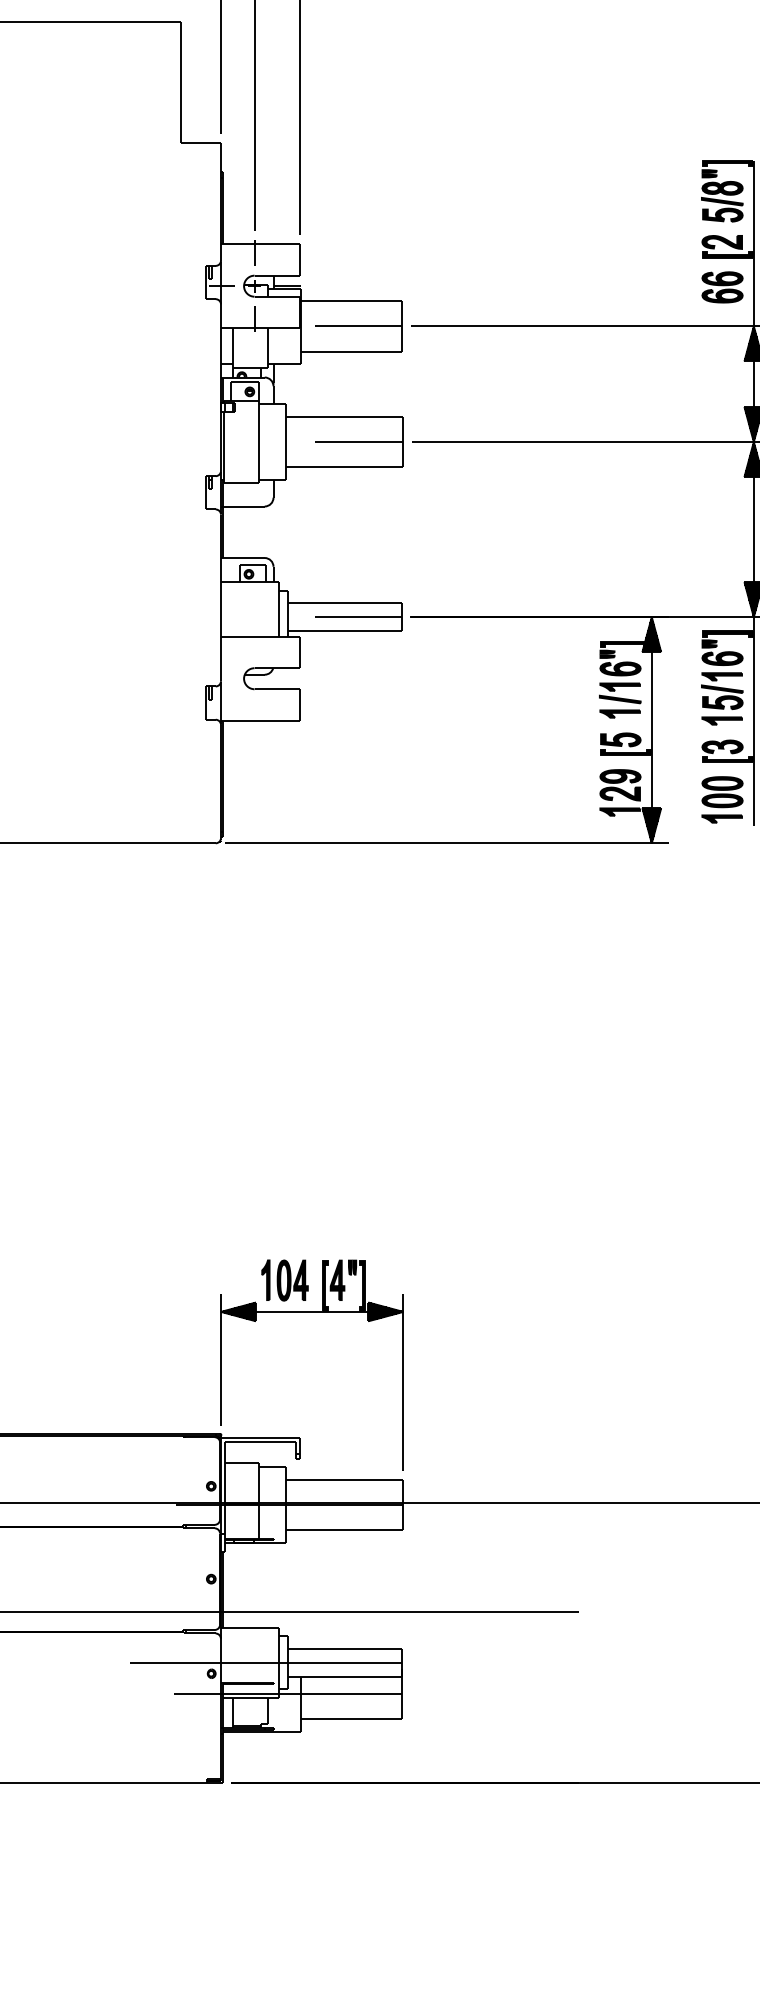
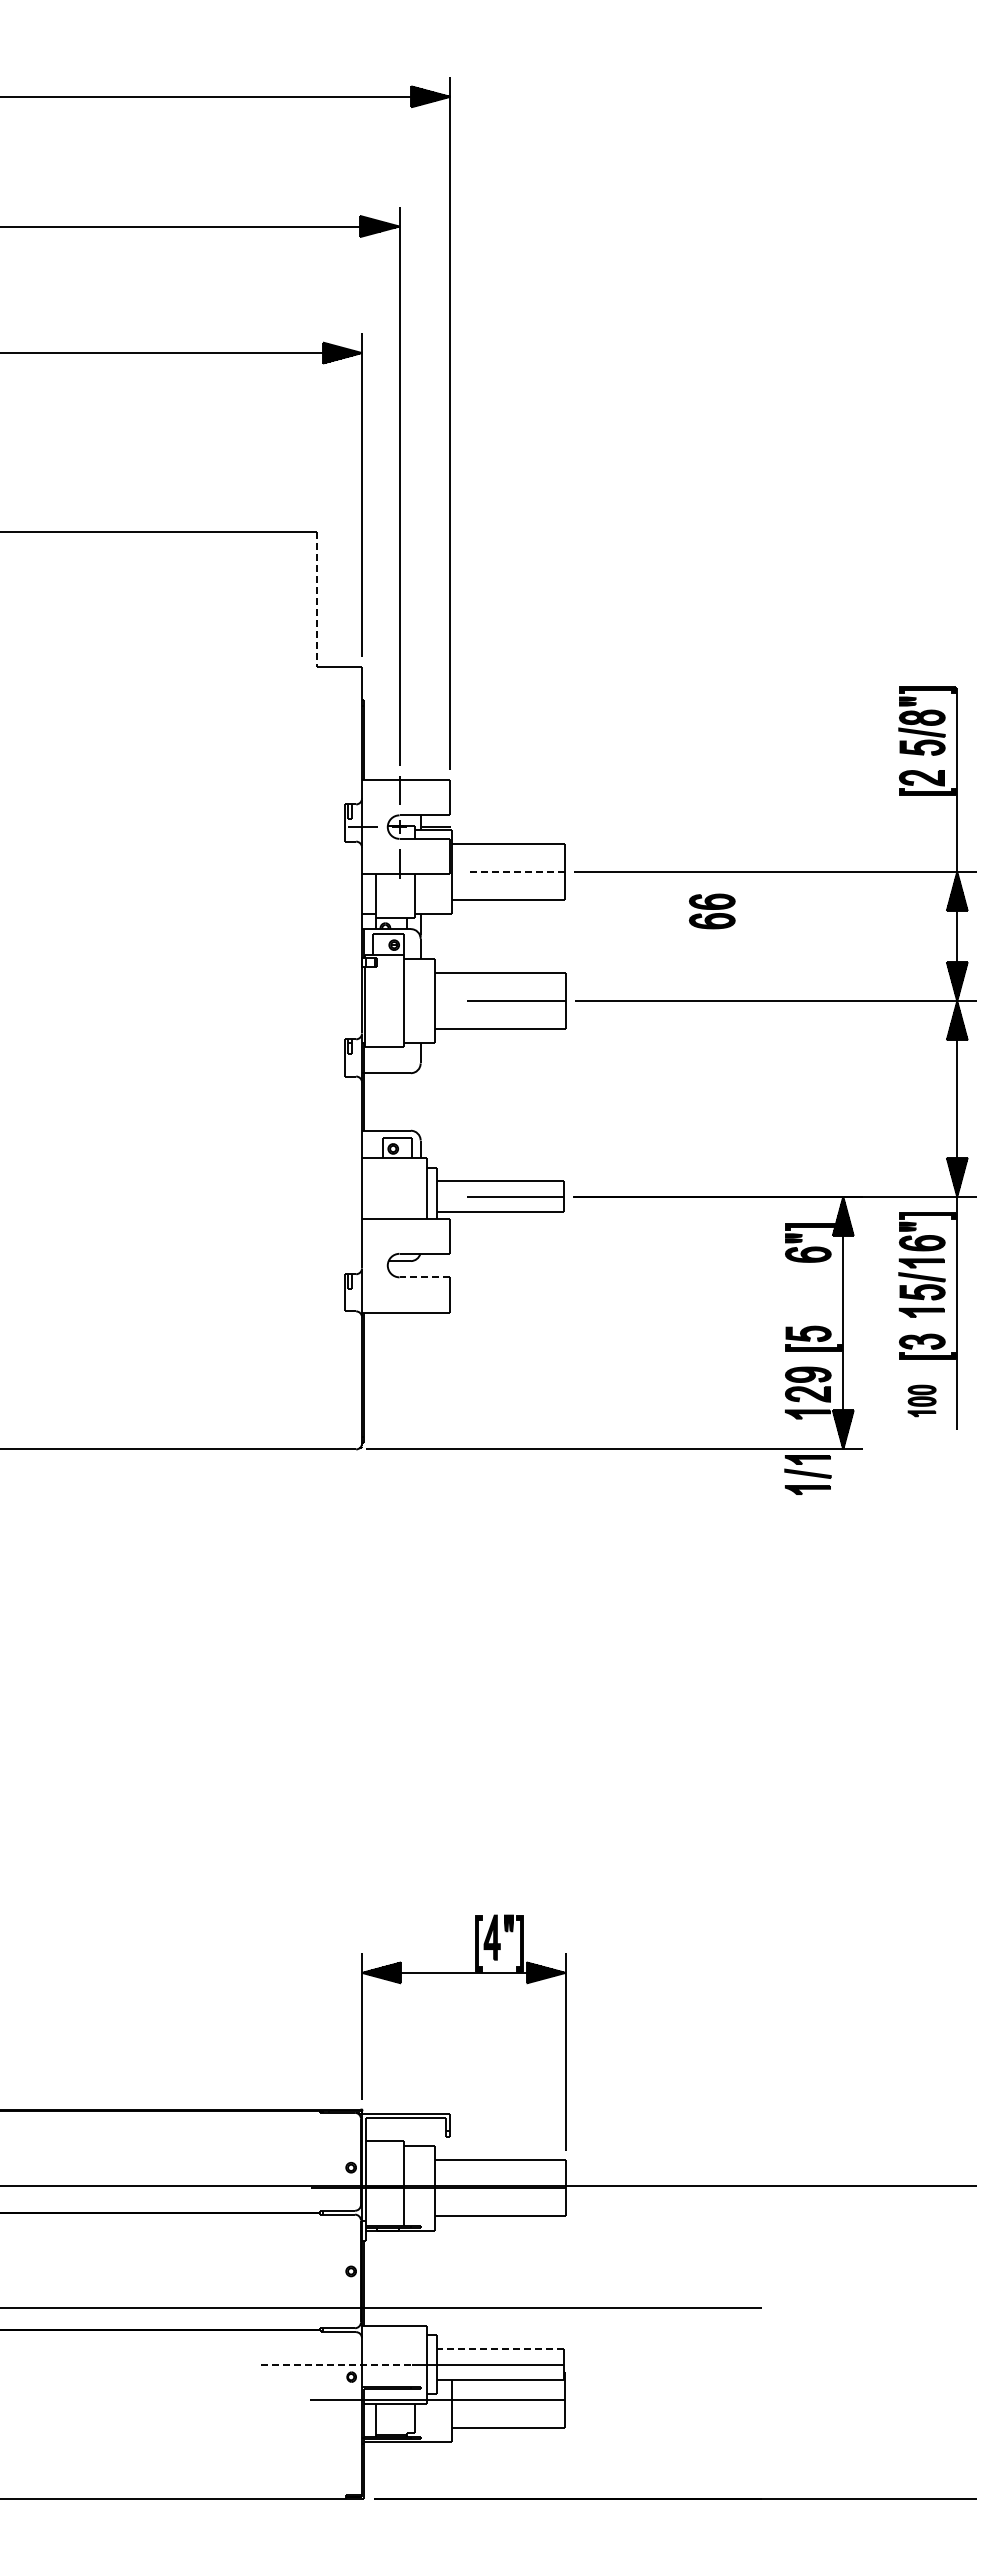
line: (181, 82) -> (317, 599), solid -> dashed
part: (722, 287) -> (712, 911), moved
line: (358, 325) -> (515, 871), solid -> dashed
line: (276, 689) -> (424, 1277), solid -> dashed
part: (619, 700) -> (807, 1474), moved
part: (721, 799) -> (921, 1400), size x0.6
part: (284, 1280) -> (433, 1937), removed
line: (344, 1649) -> (500, 2349), solid -> dashed
line: (198, 1662) -> (336, 2364), solid -> dashed

